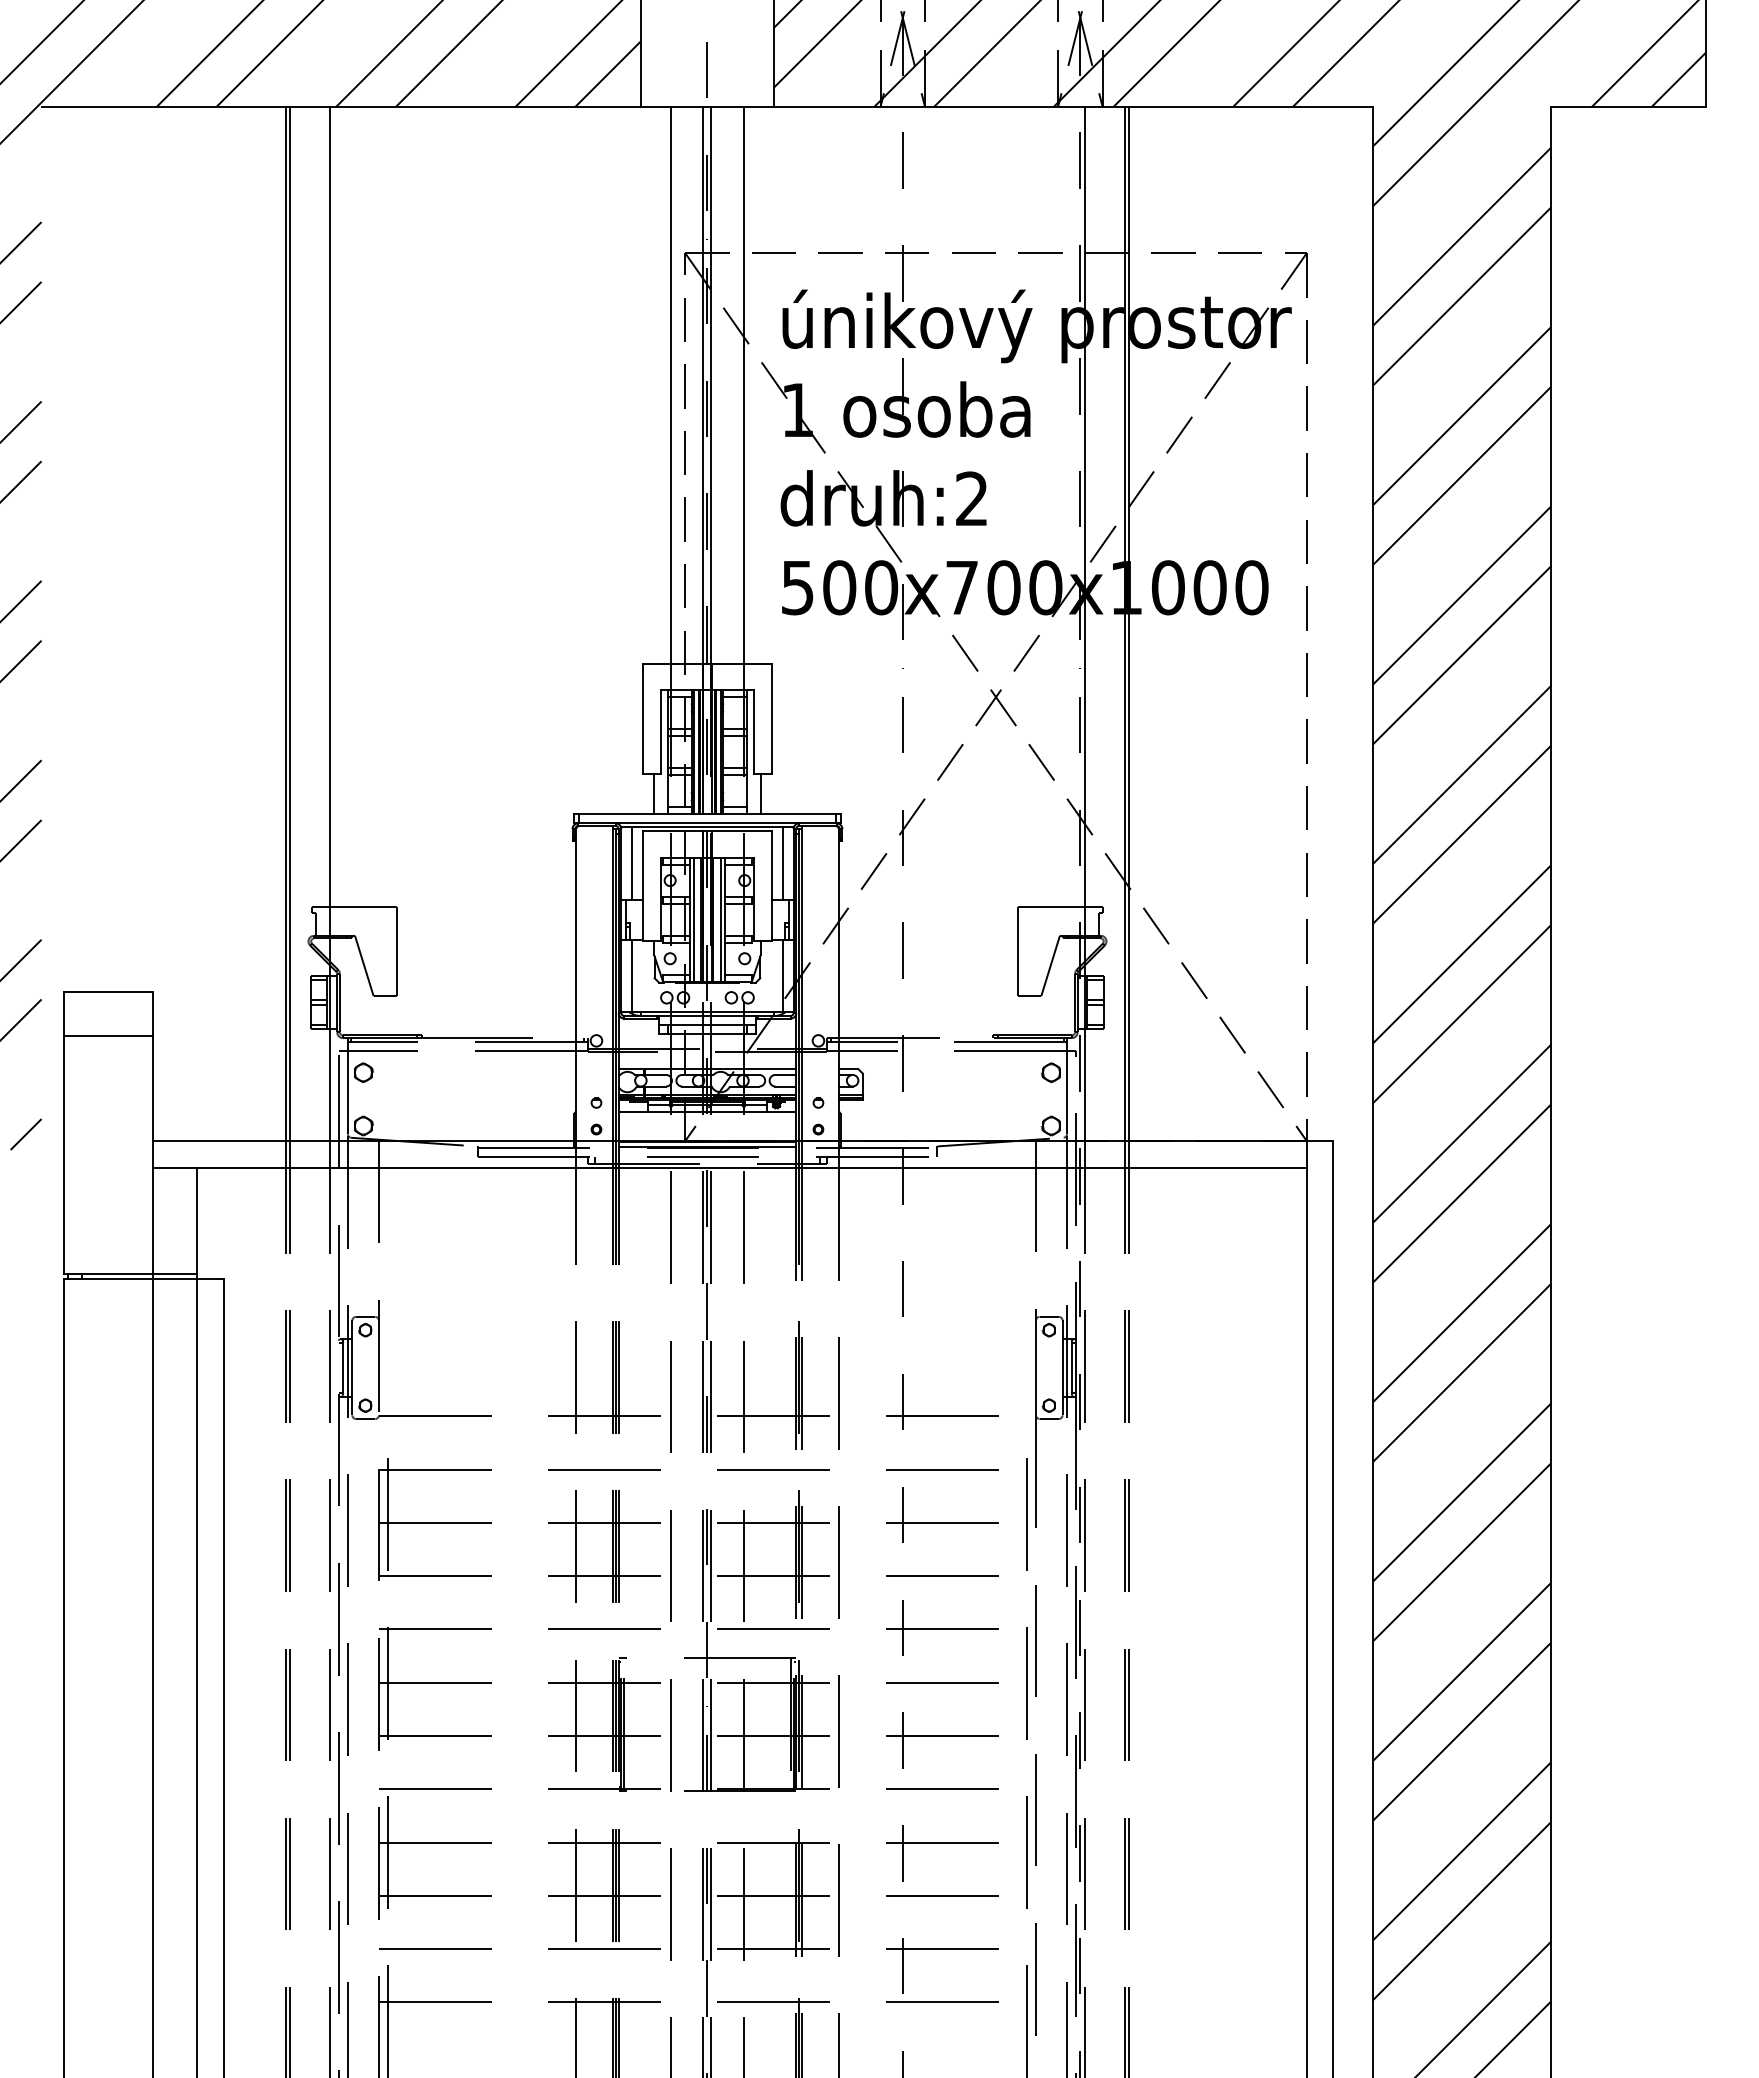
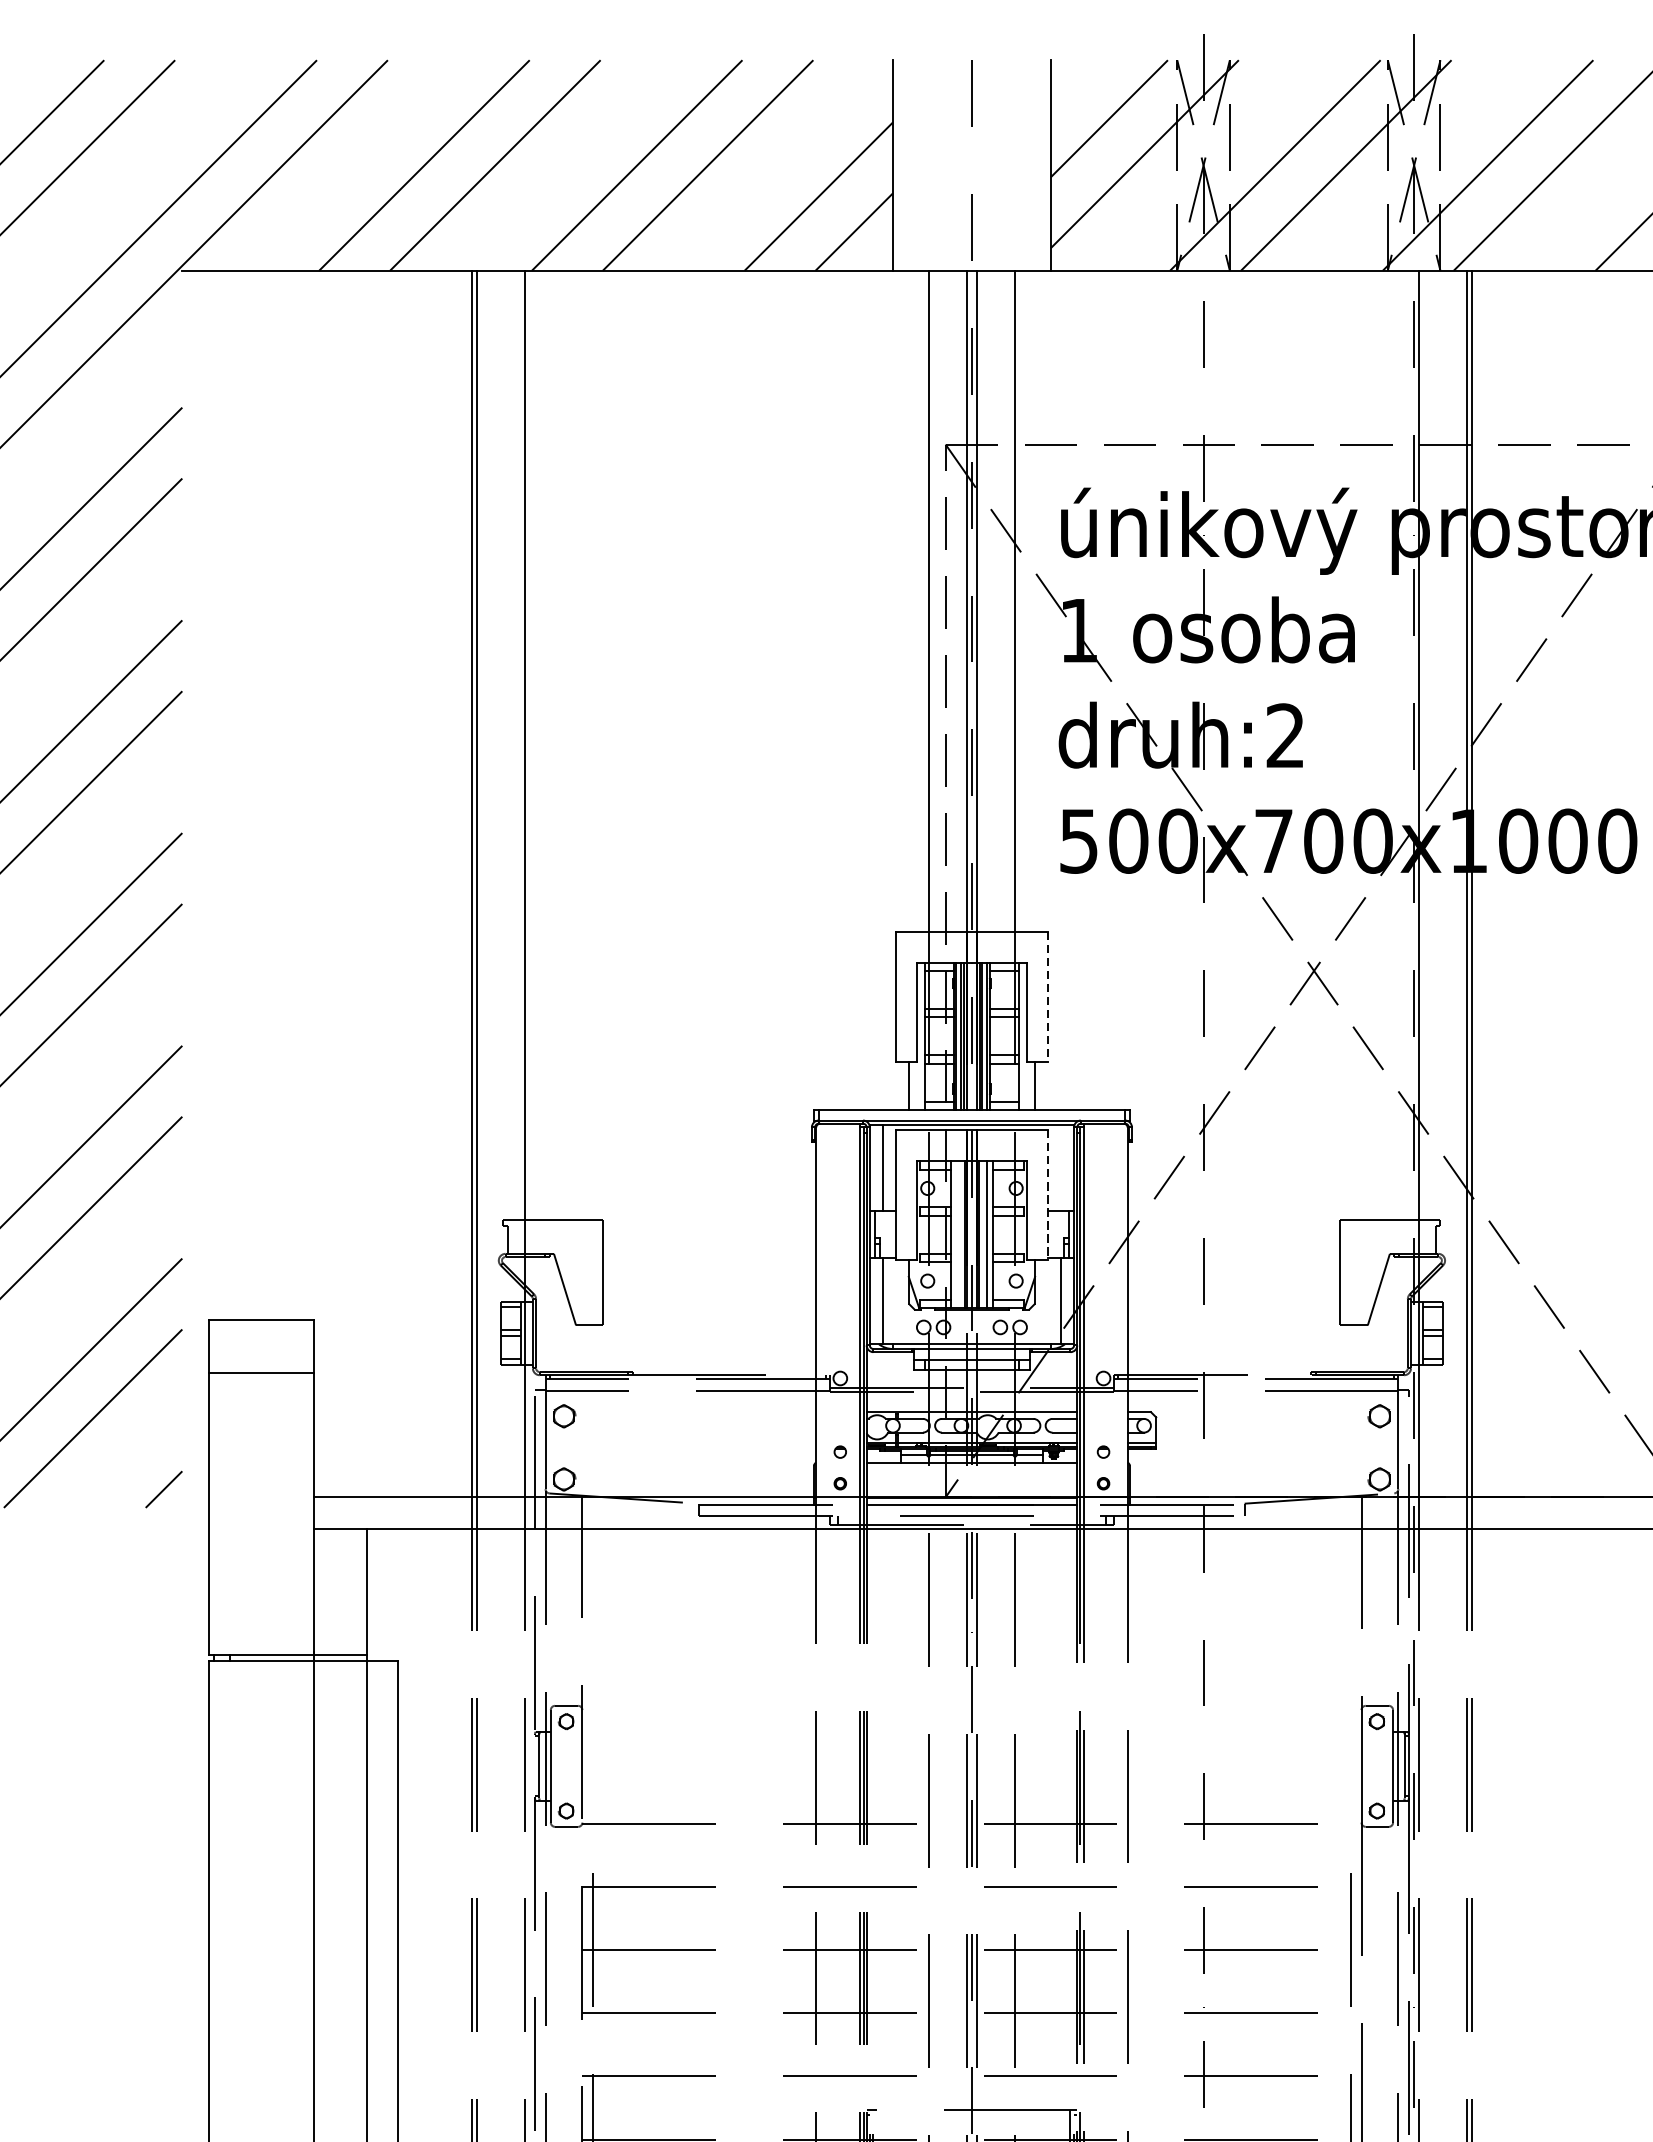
line: (771, 718) -> (1047, 996), solid -> dashed
line: (782, 863) -> (1060, 1168), removed
line: (771, 886) -> (1047, 1195), solid -> dashed
line: (694, 919) -> (956, 1234), removed

